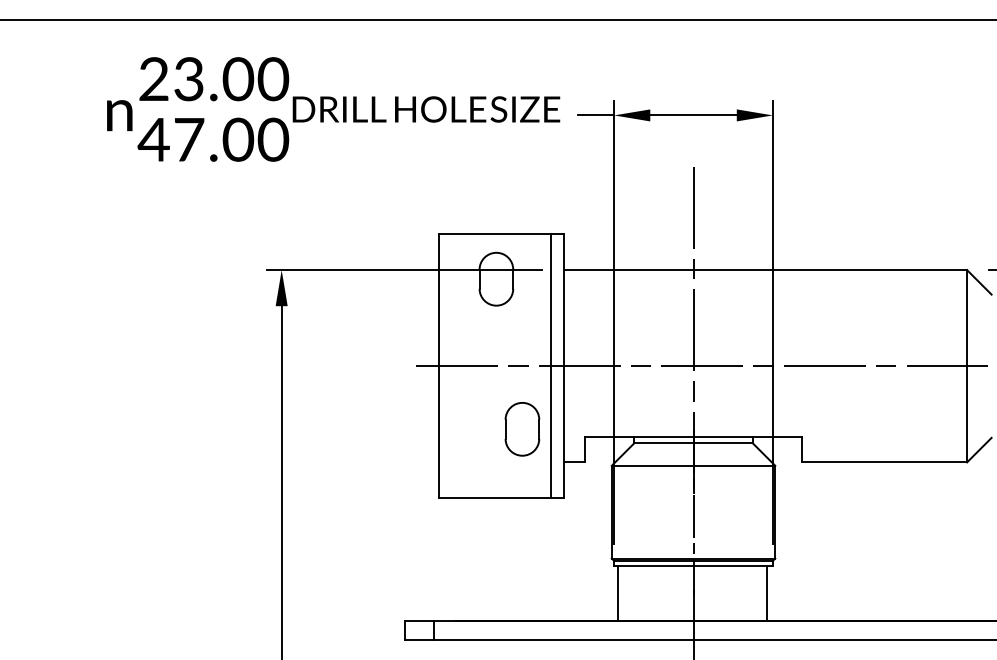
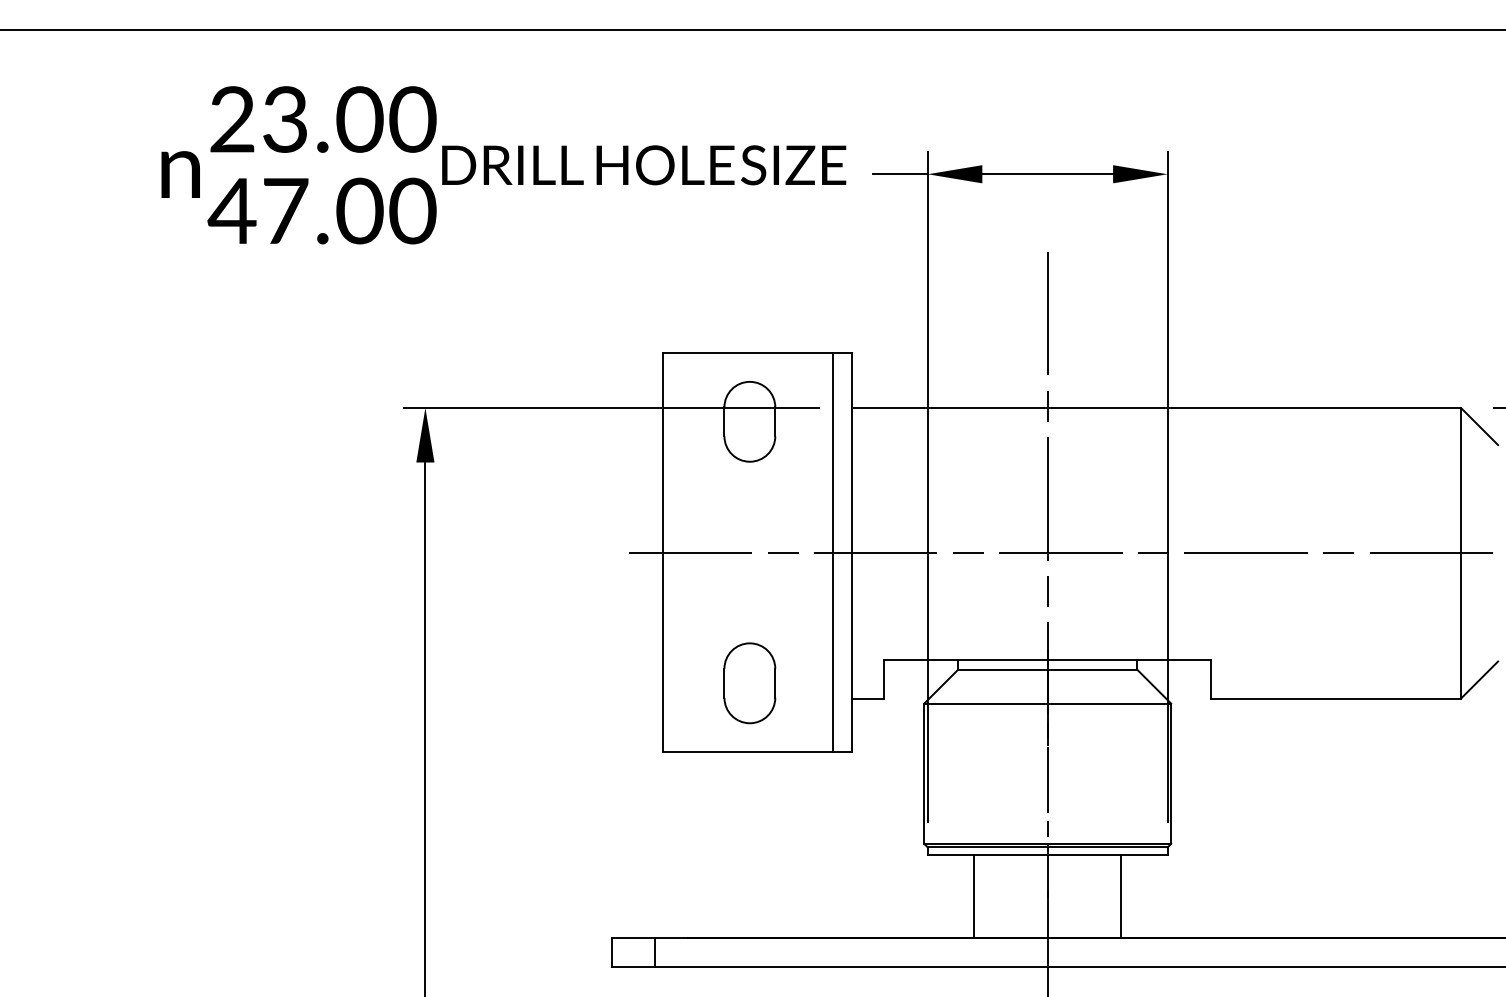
part: (522, 429) -> (749, 683), moved
line: (617, 593) -> (973, 896), moved
line: (767, 593) -> (1121, 896), moved

